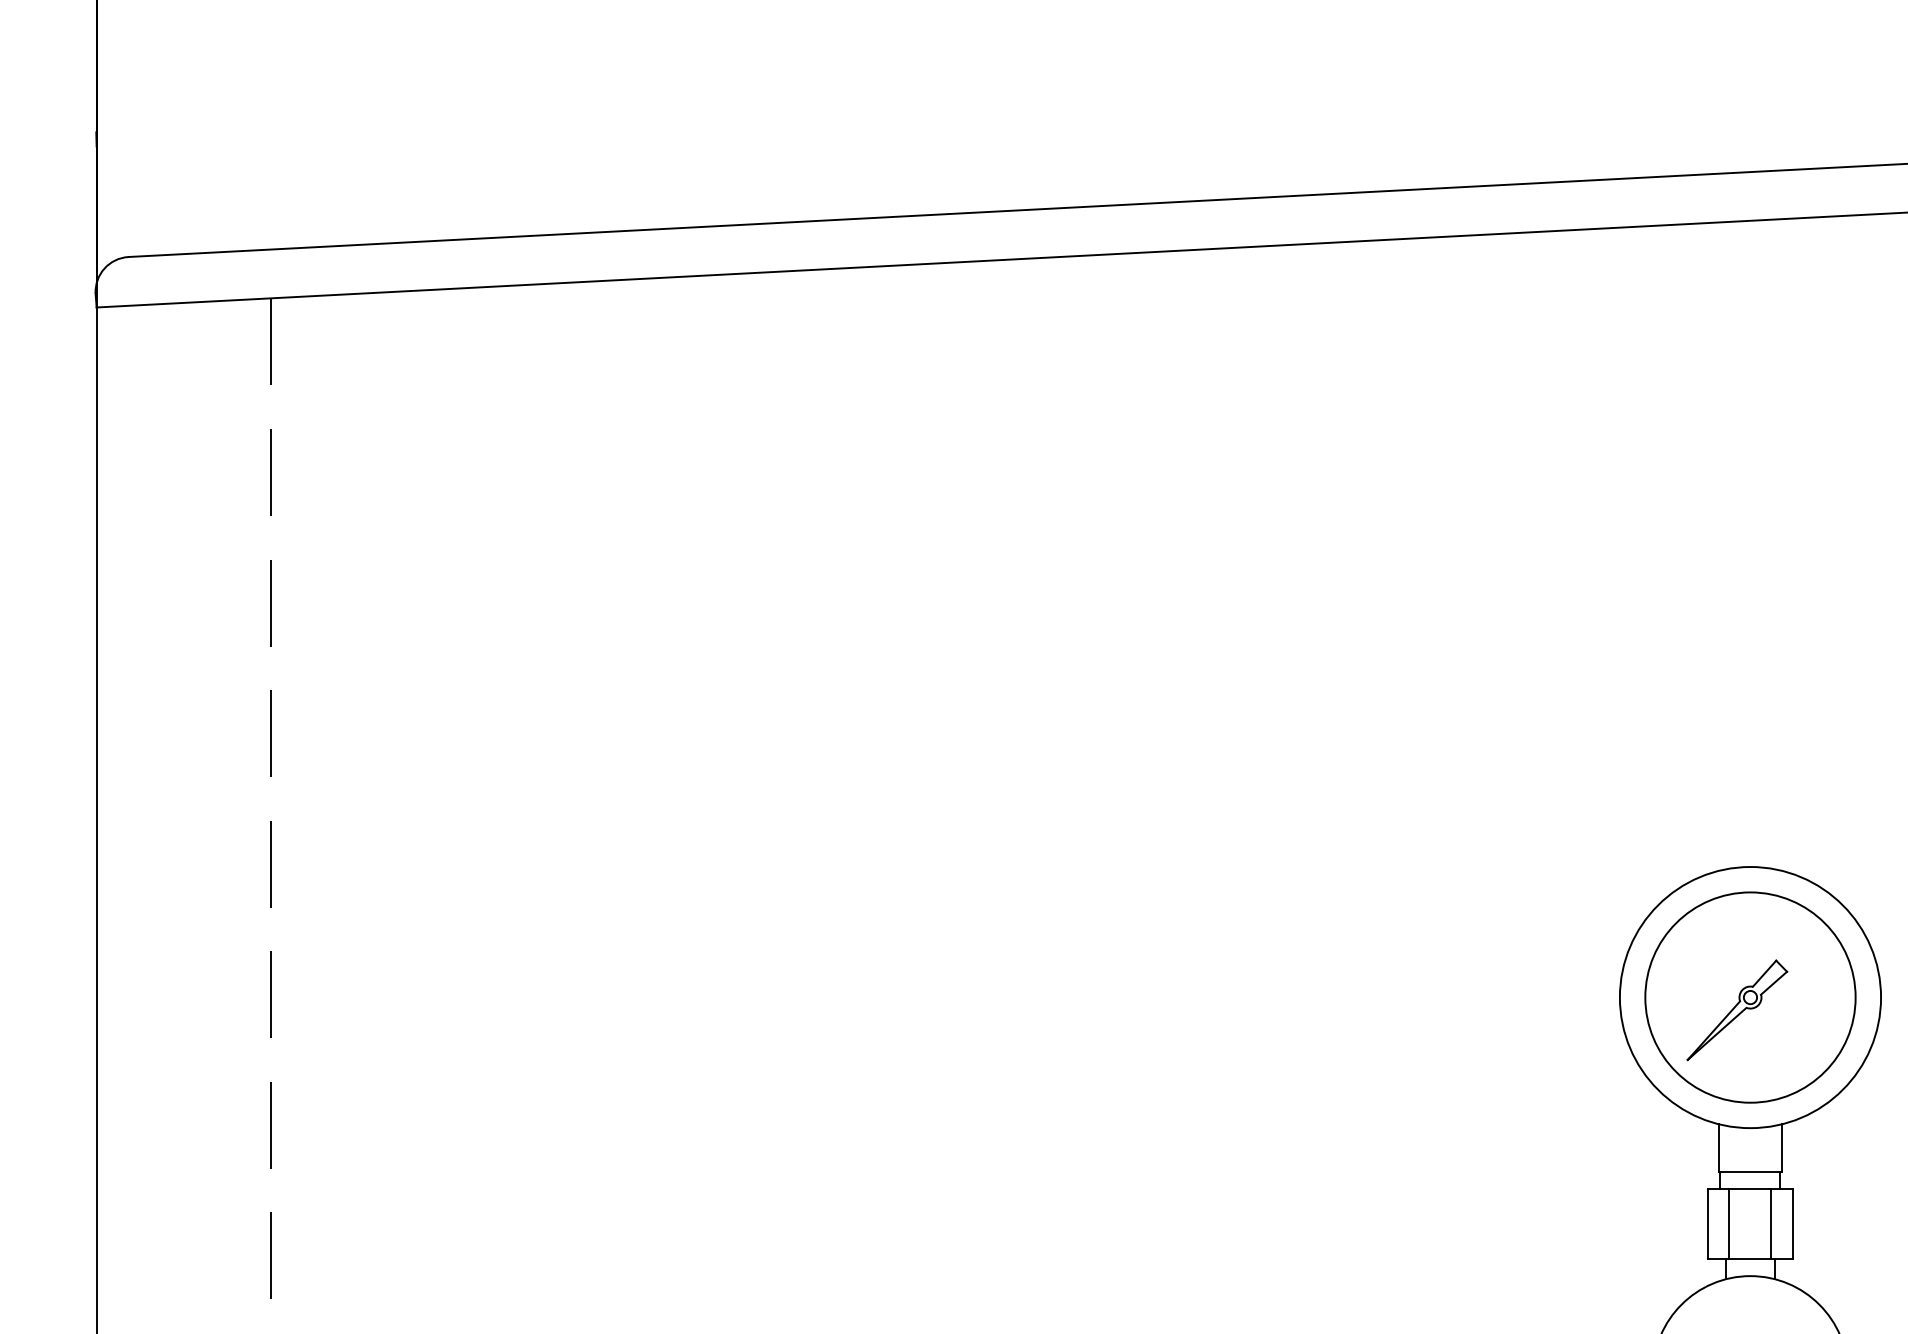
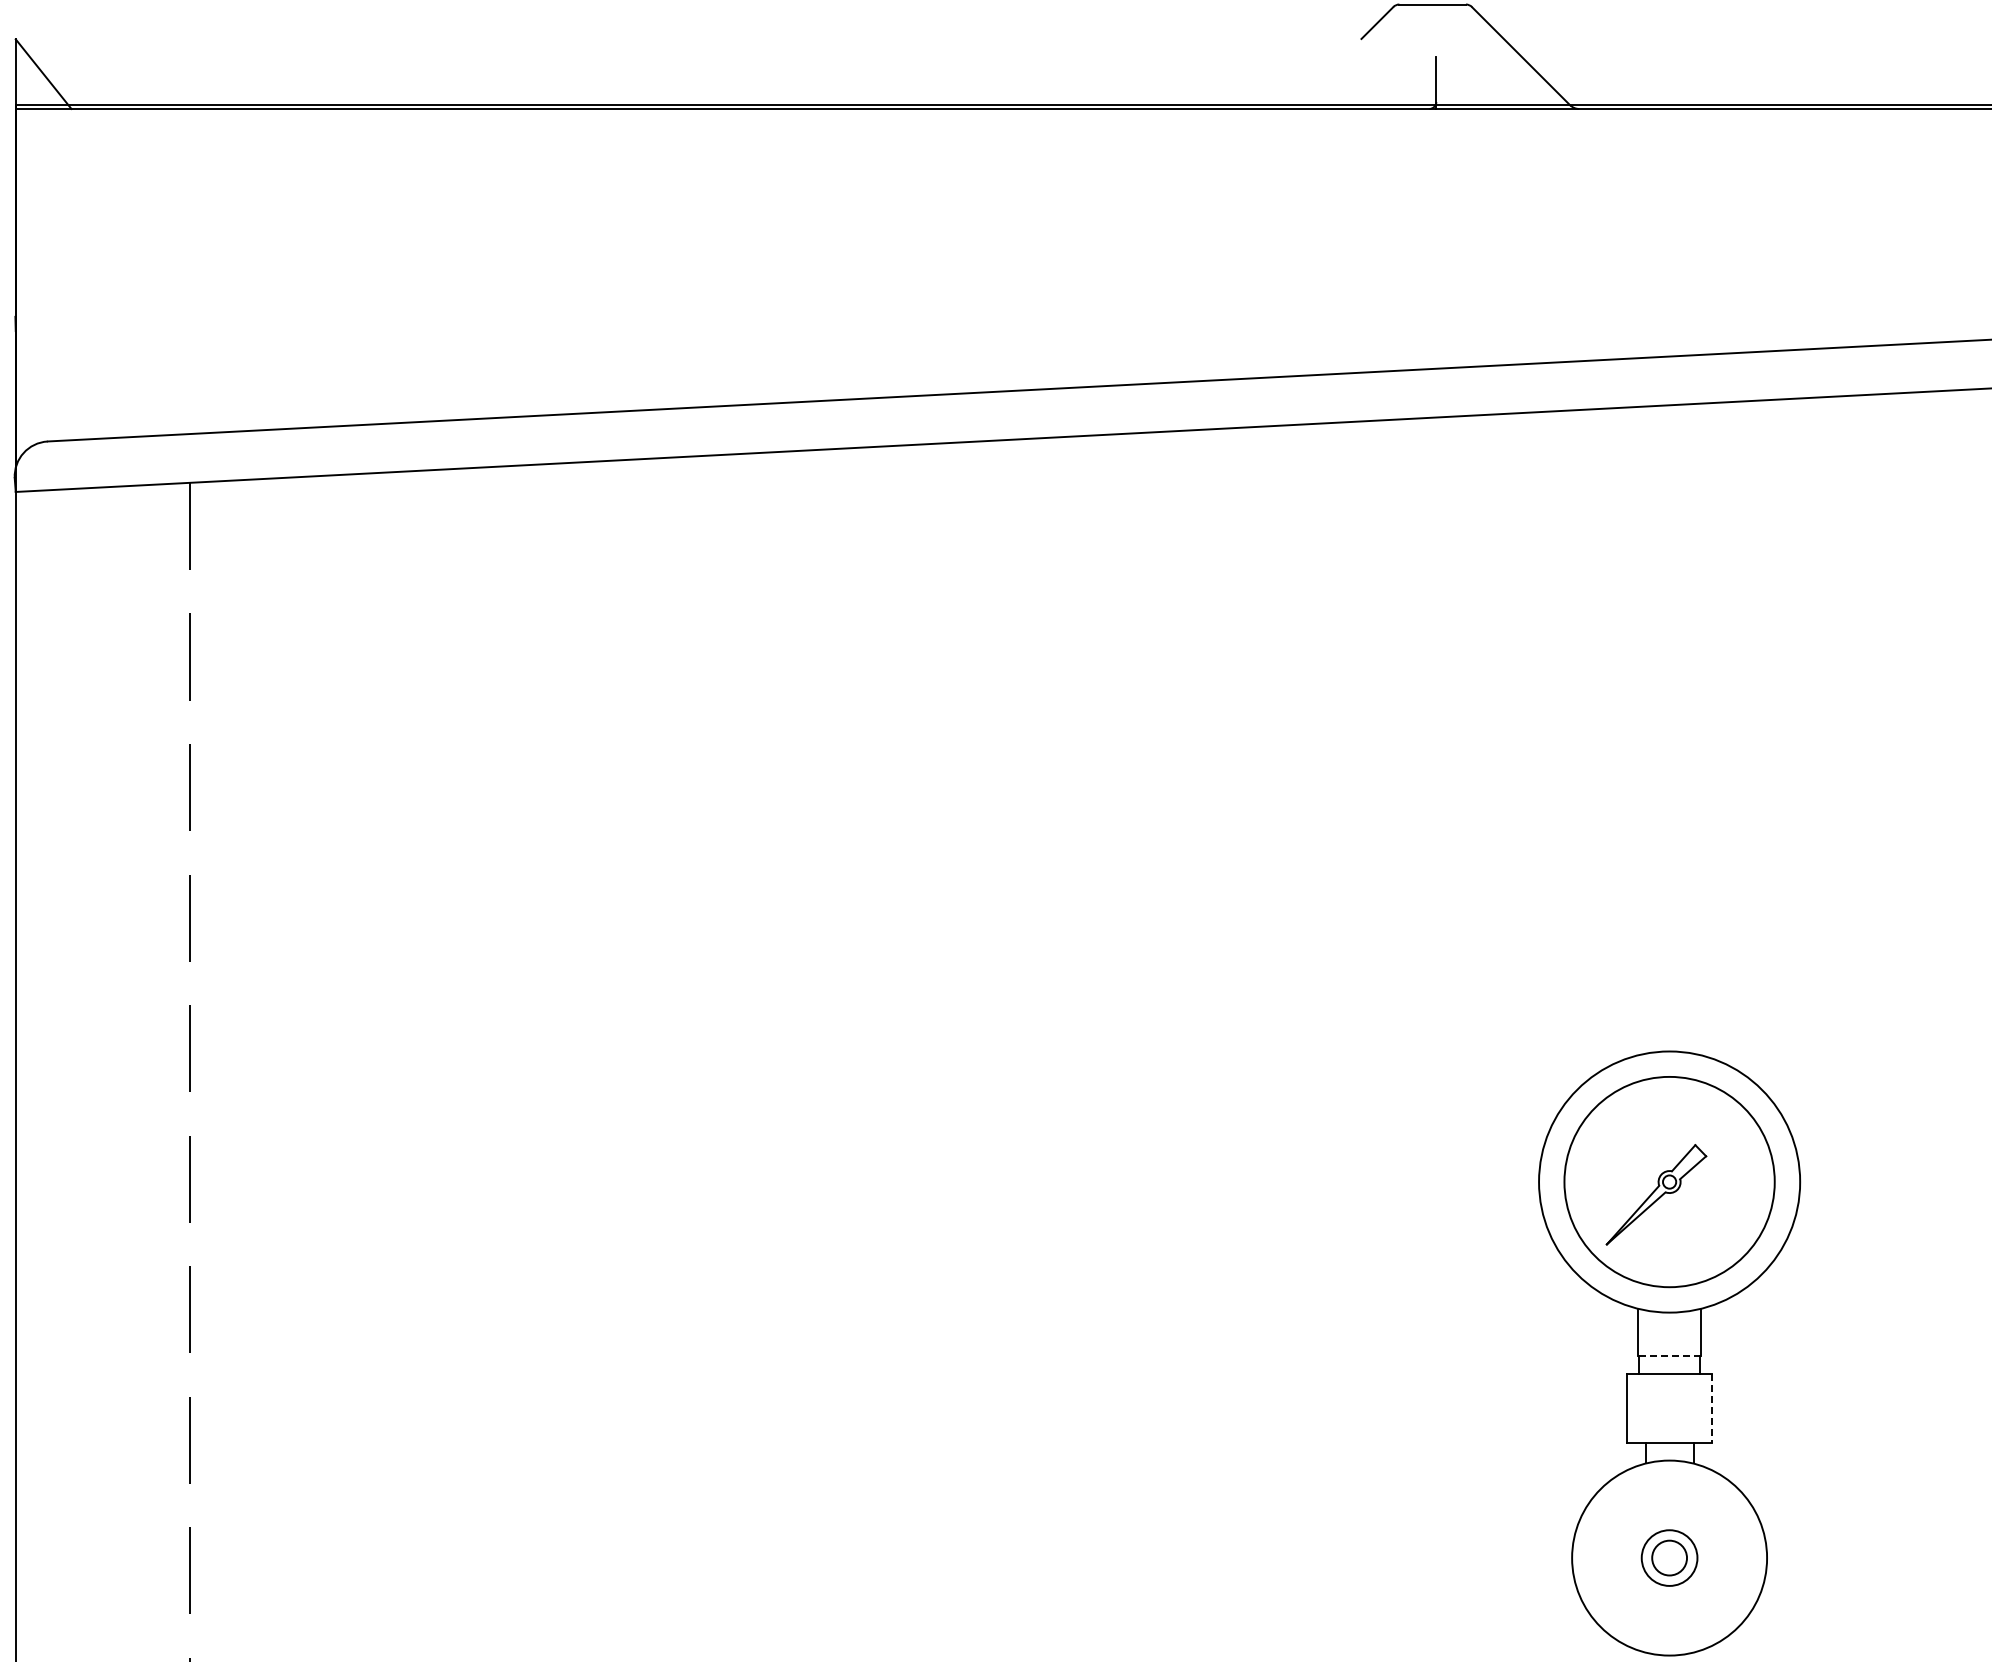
line: (1750, 1172) -> (1669, 1356), solid -> dashed
line: (1729, 1224) -> (1648, 1408), removed
line: (1771, 1224) -> (1690, 1408), removed
line: (1792, 1224) -> (1711, 1408), solid -> dashed

